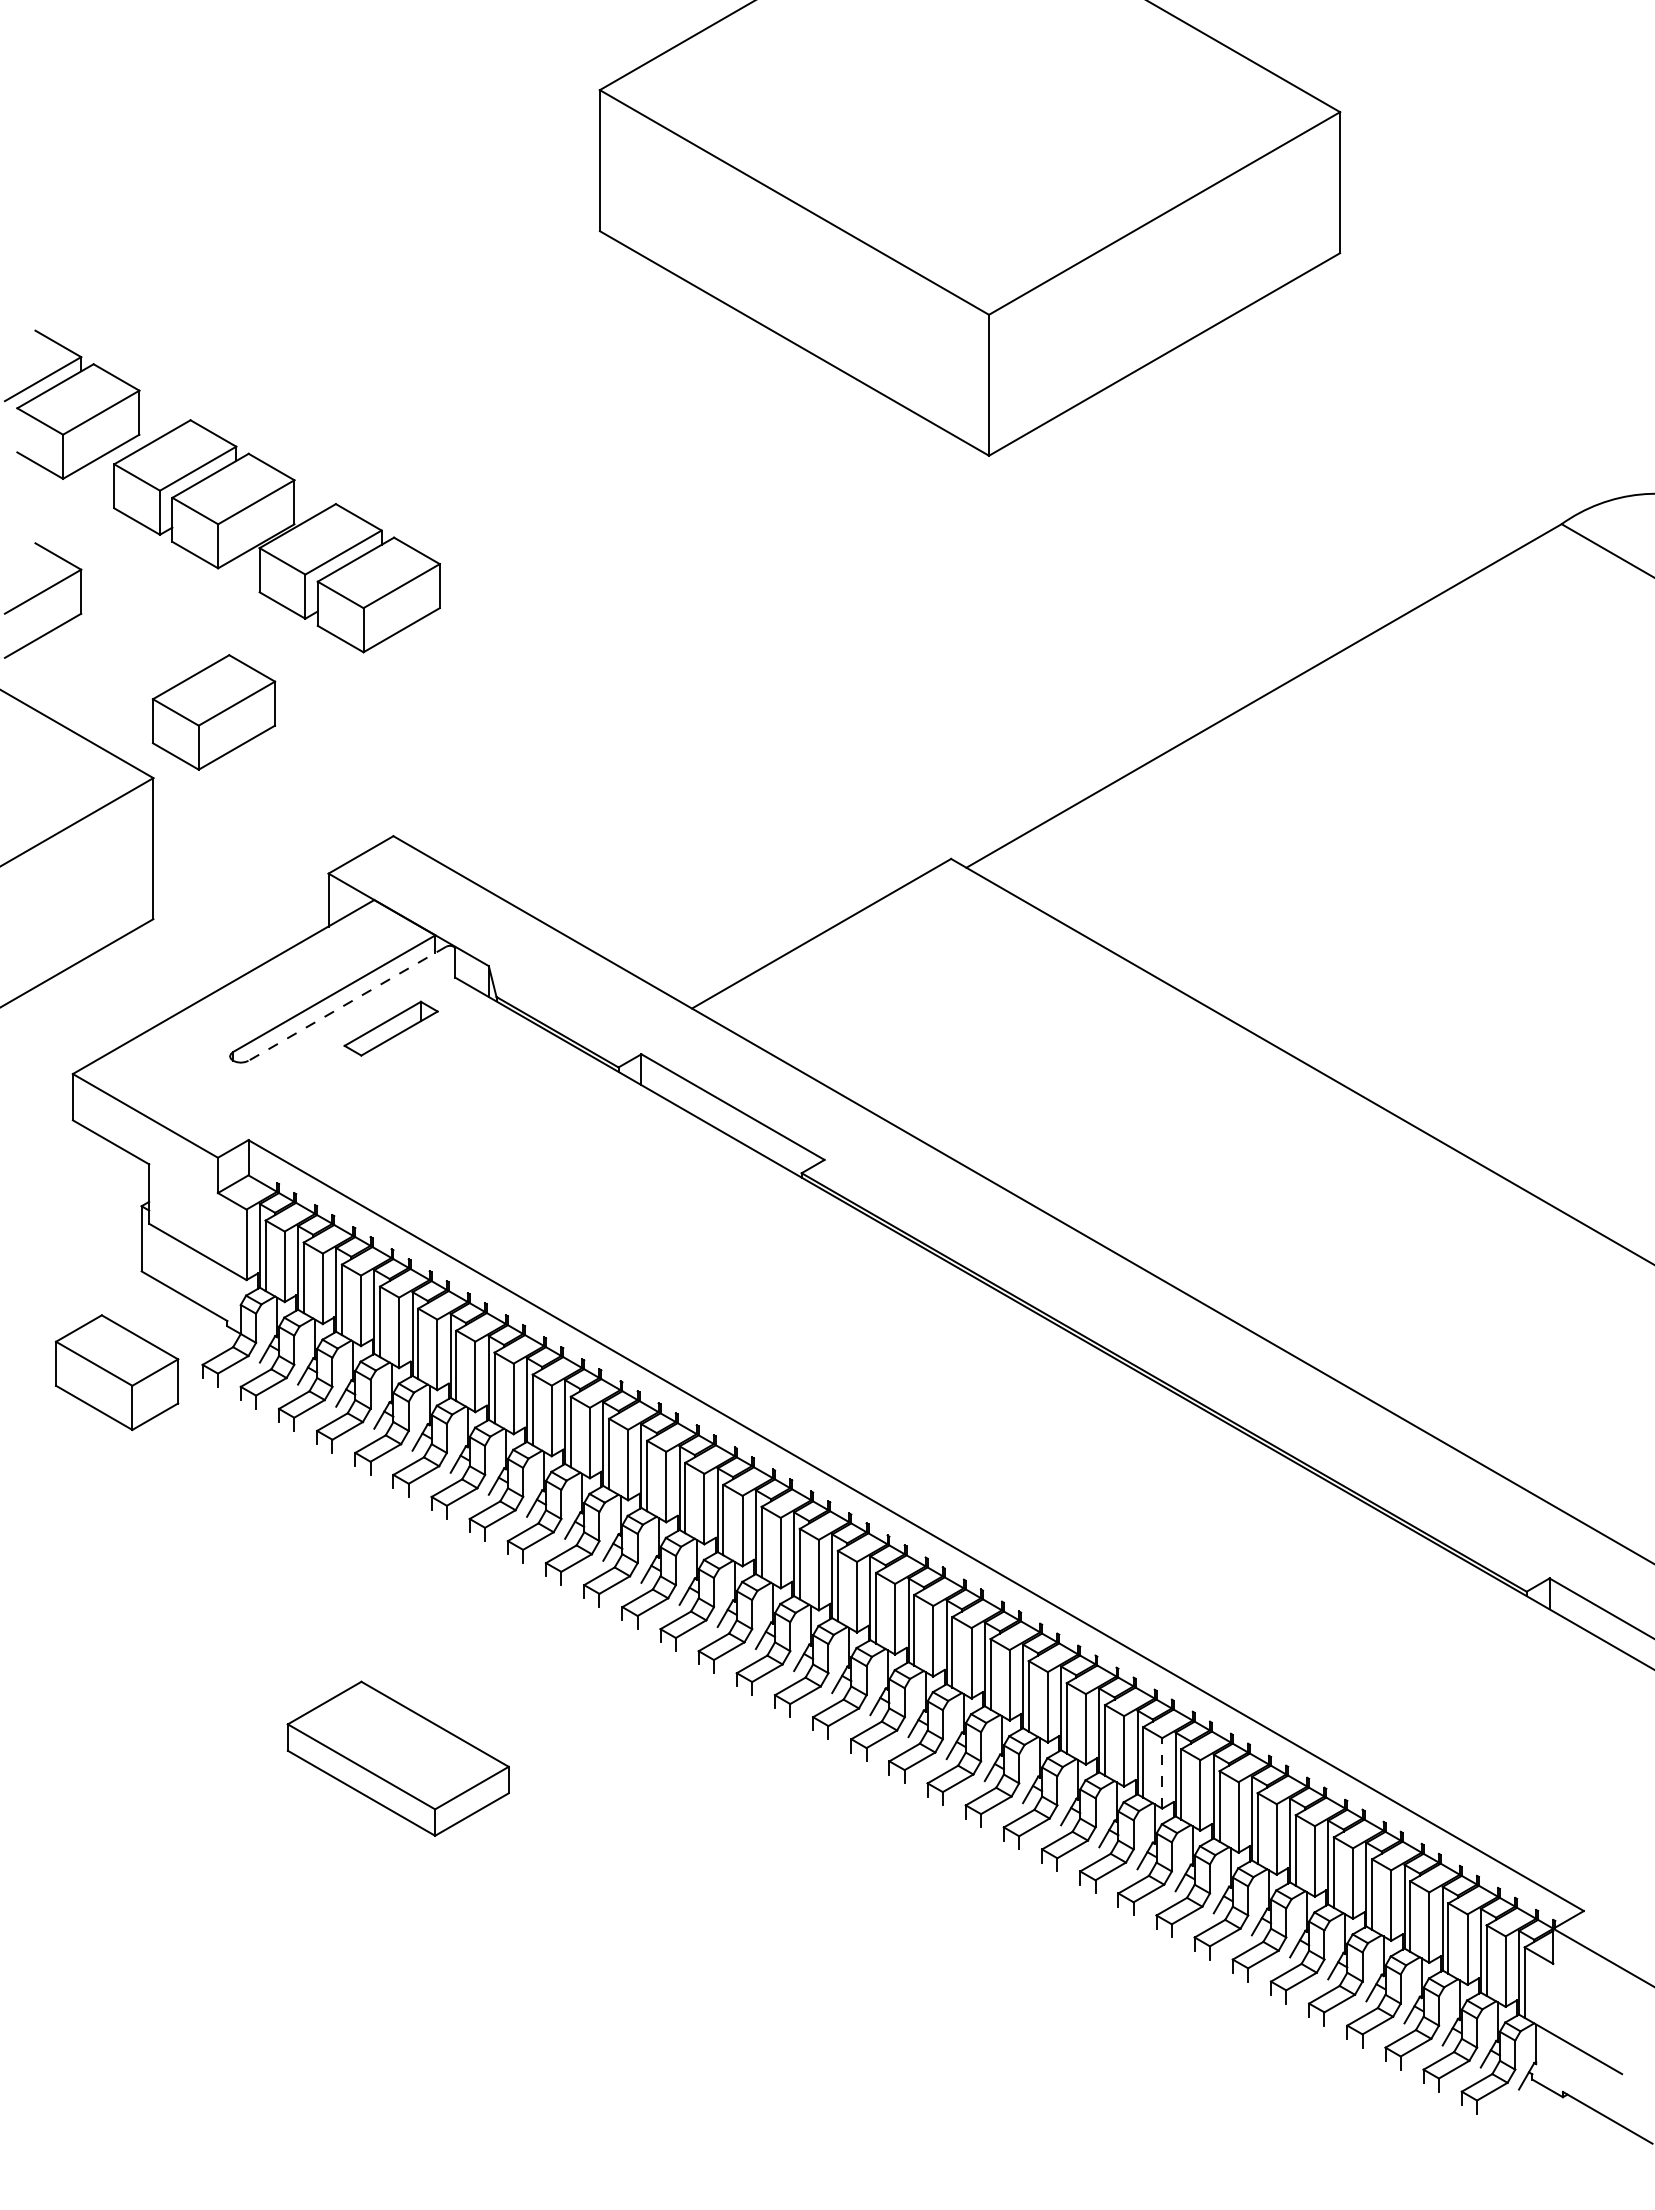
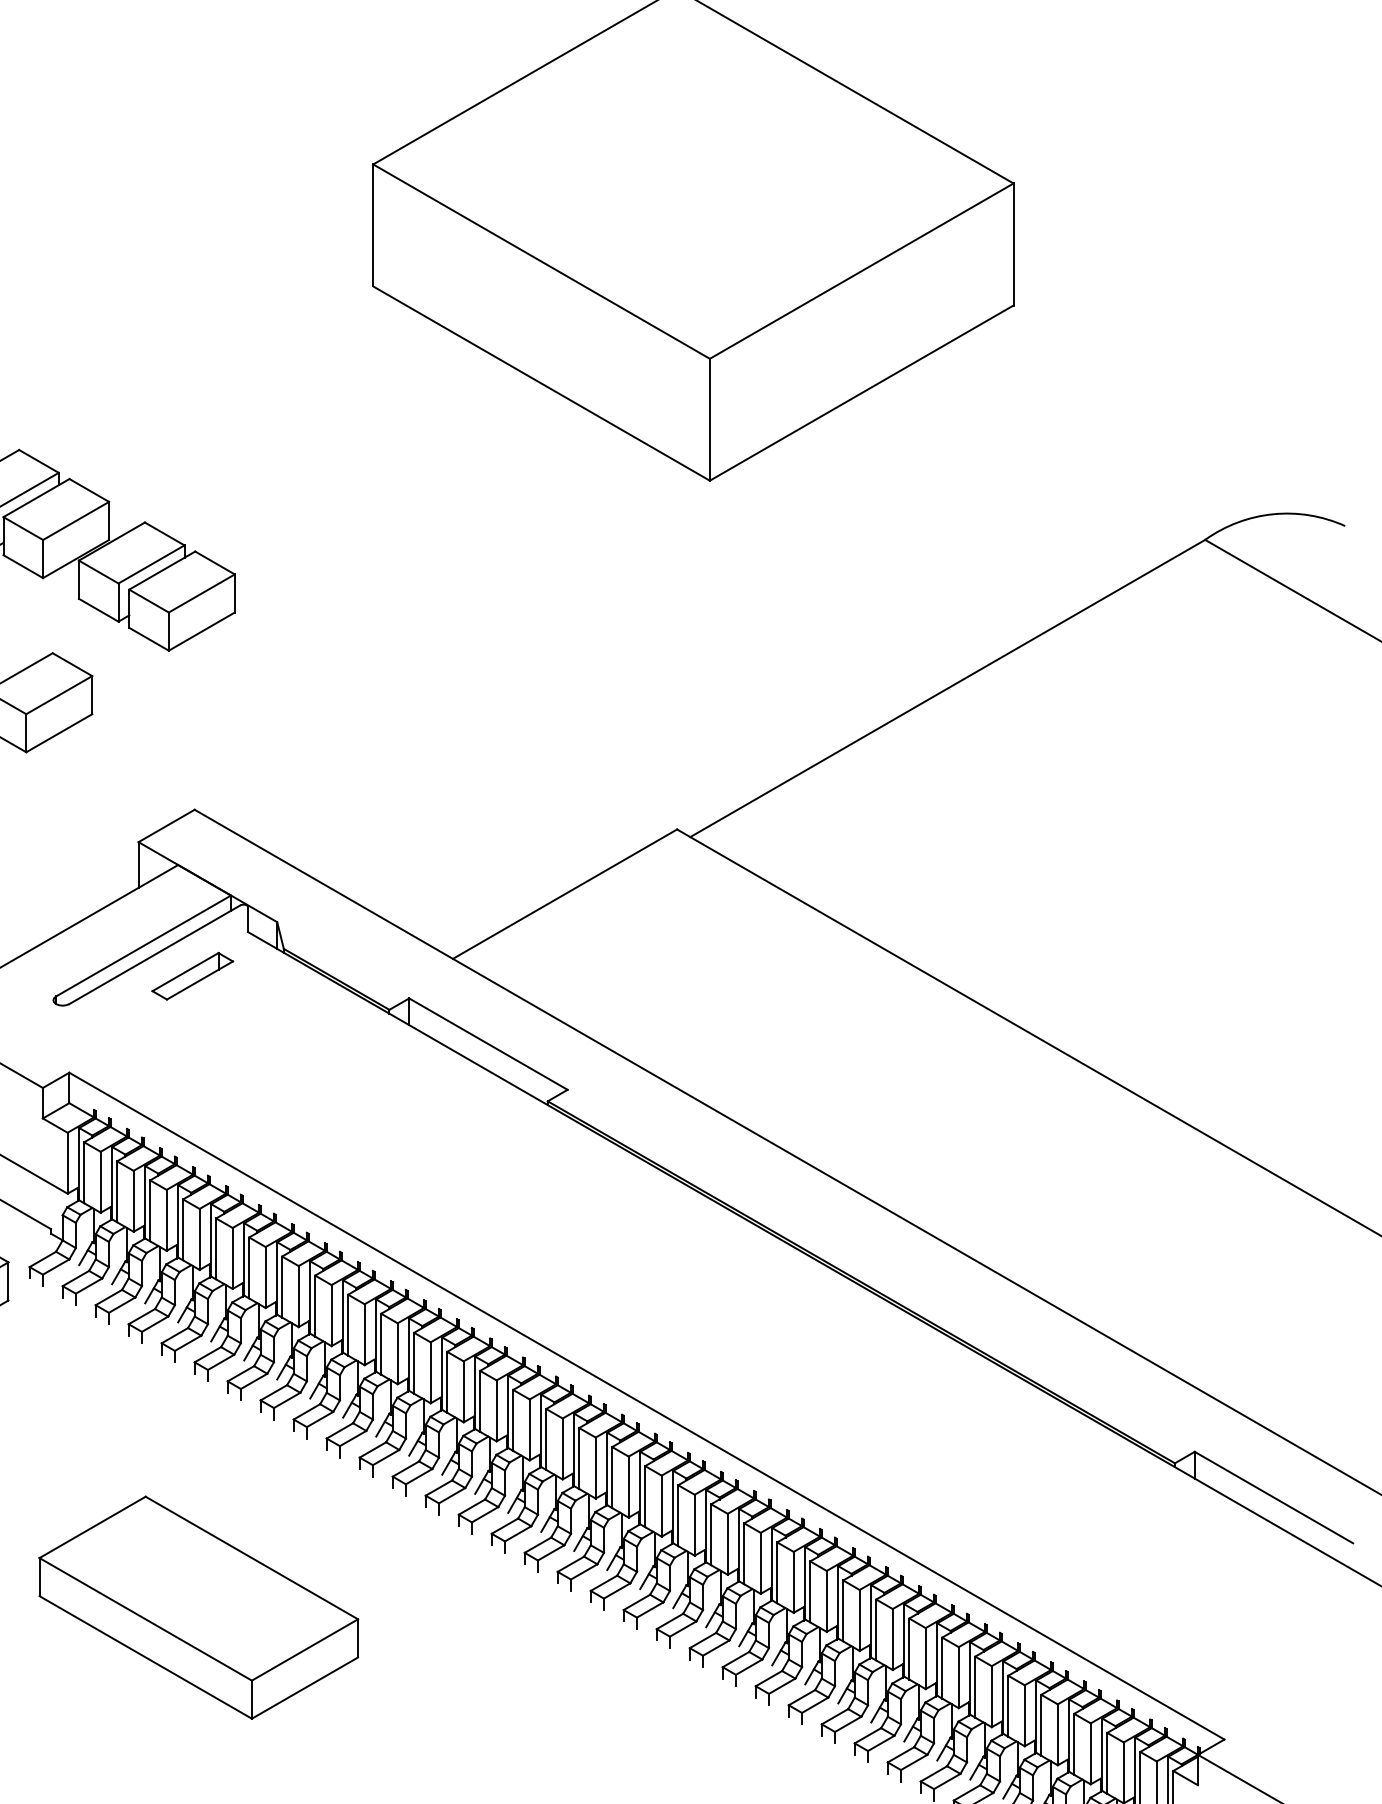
line: (346, 1004) -> (154, 955), dashed -> solid
part: (398, 1758) -> (199, 1607), size x1.67
line: (1162, 1772) -> (859, 1619), dashed -> solid

